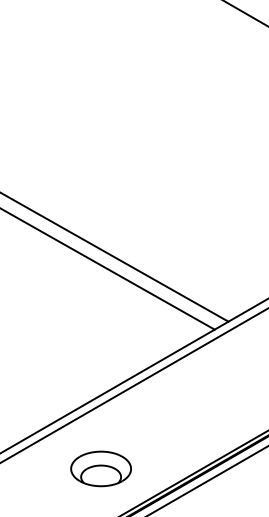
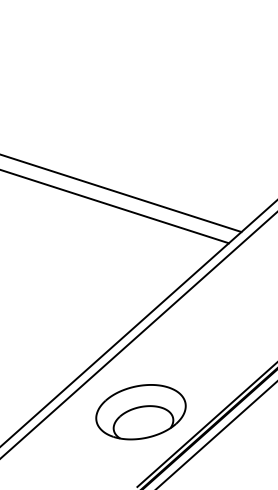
part: (100, 468) -> (140, 411), size x1.43

